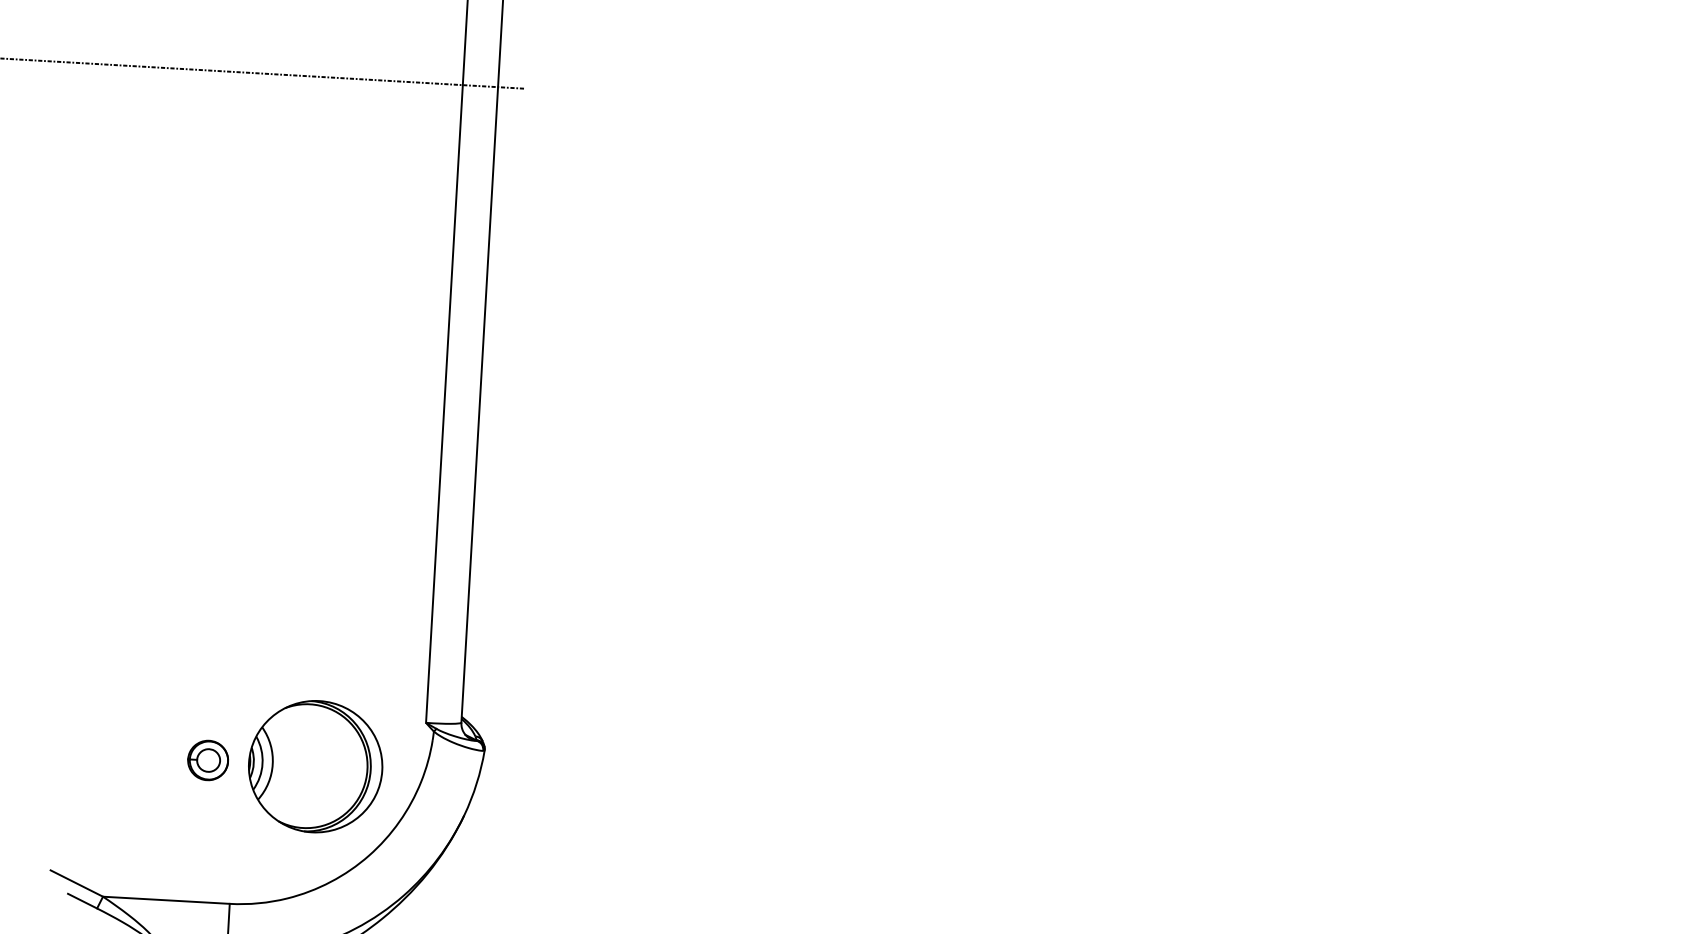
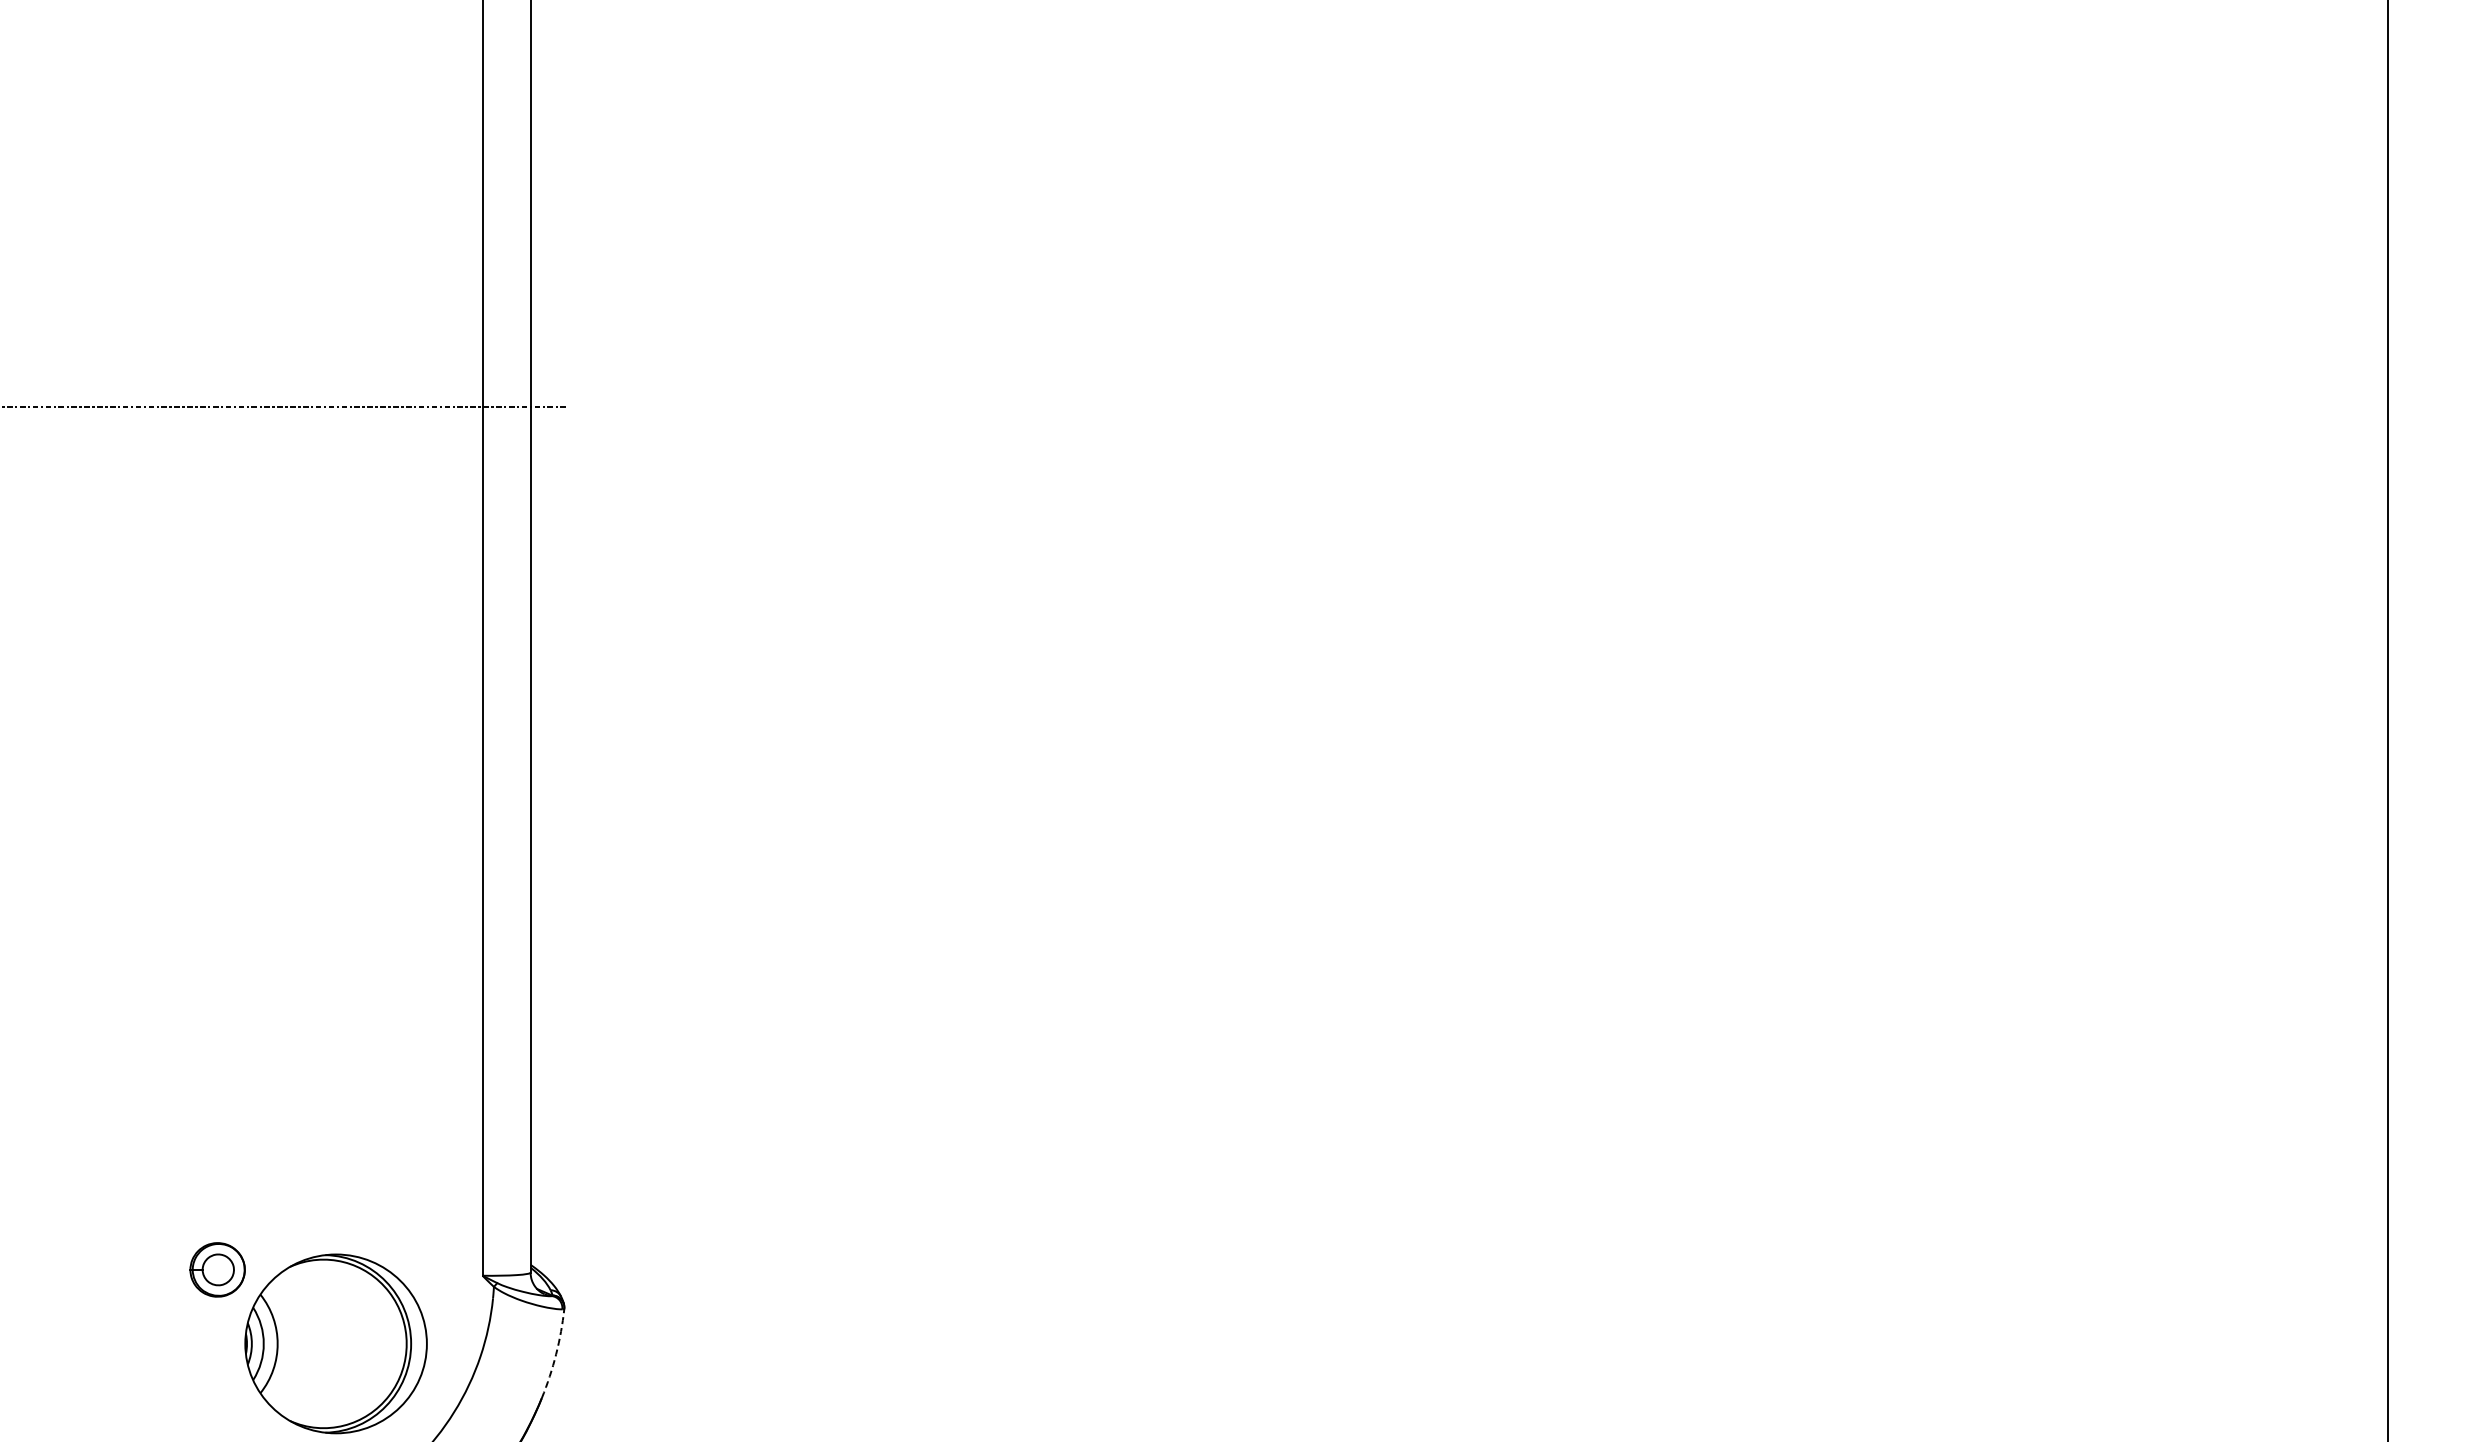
part: (208, 760) -> (217, 1269), moved
arc: (476, 783) -> (556, 1354), solid -> dashed

